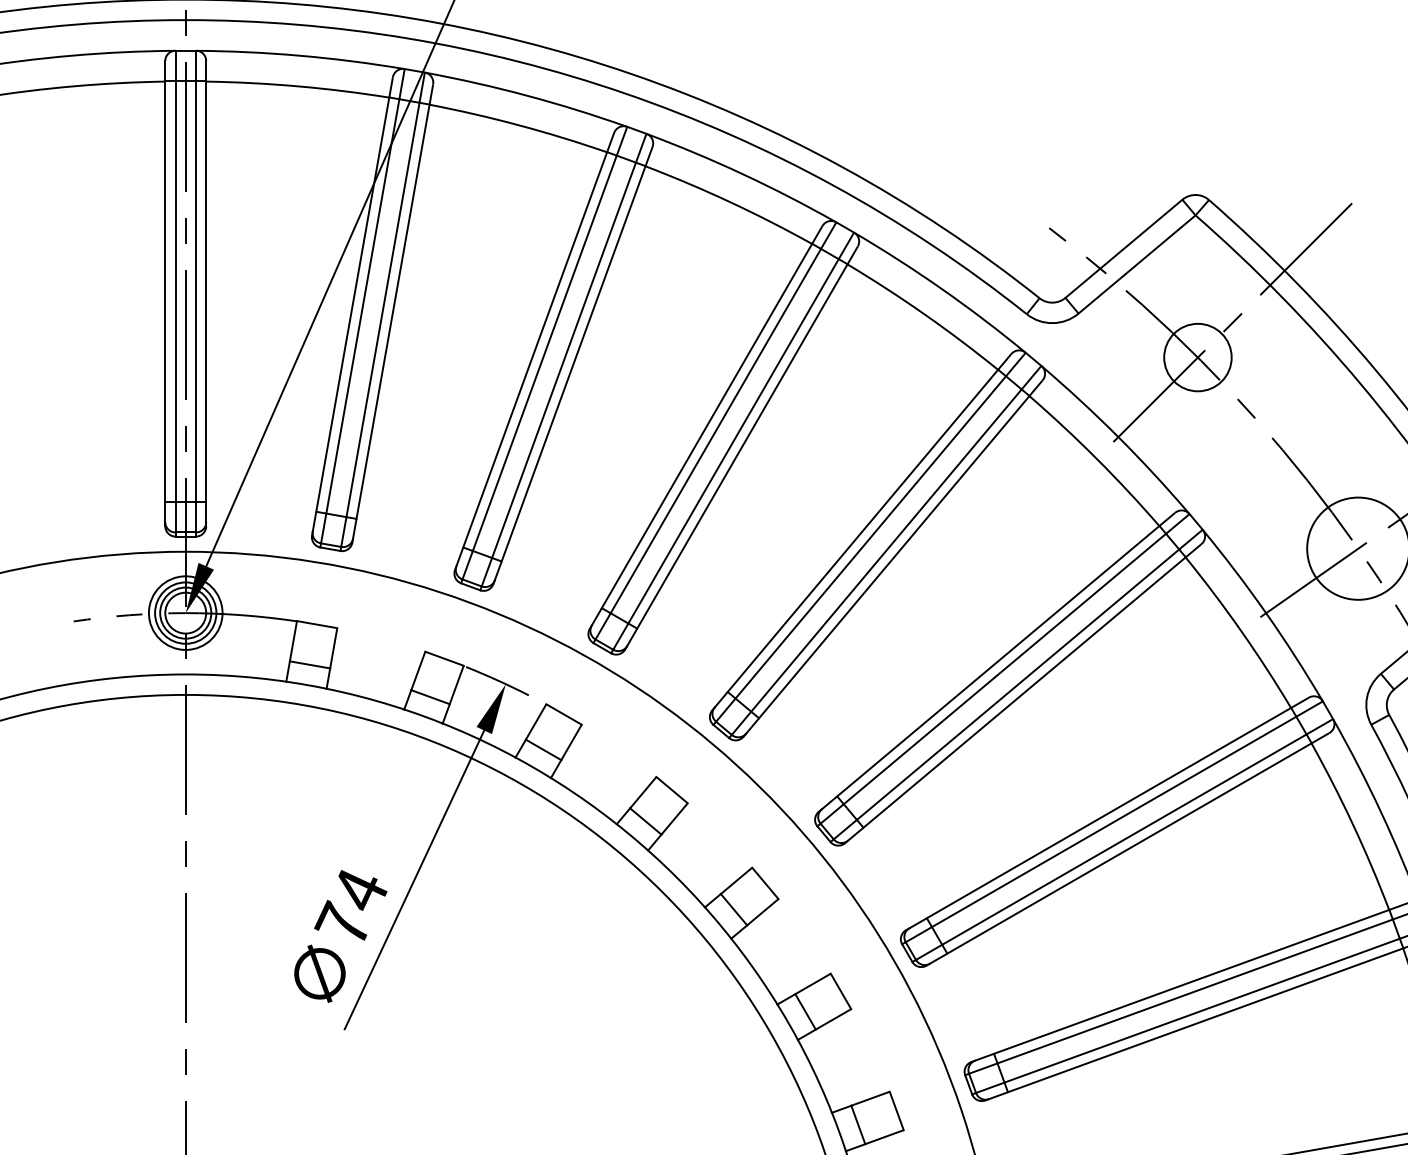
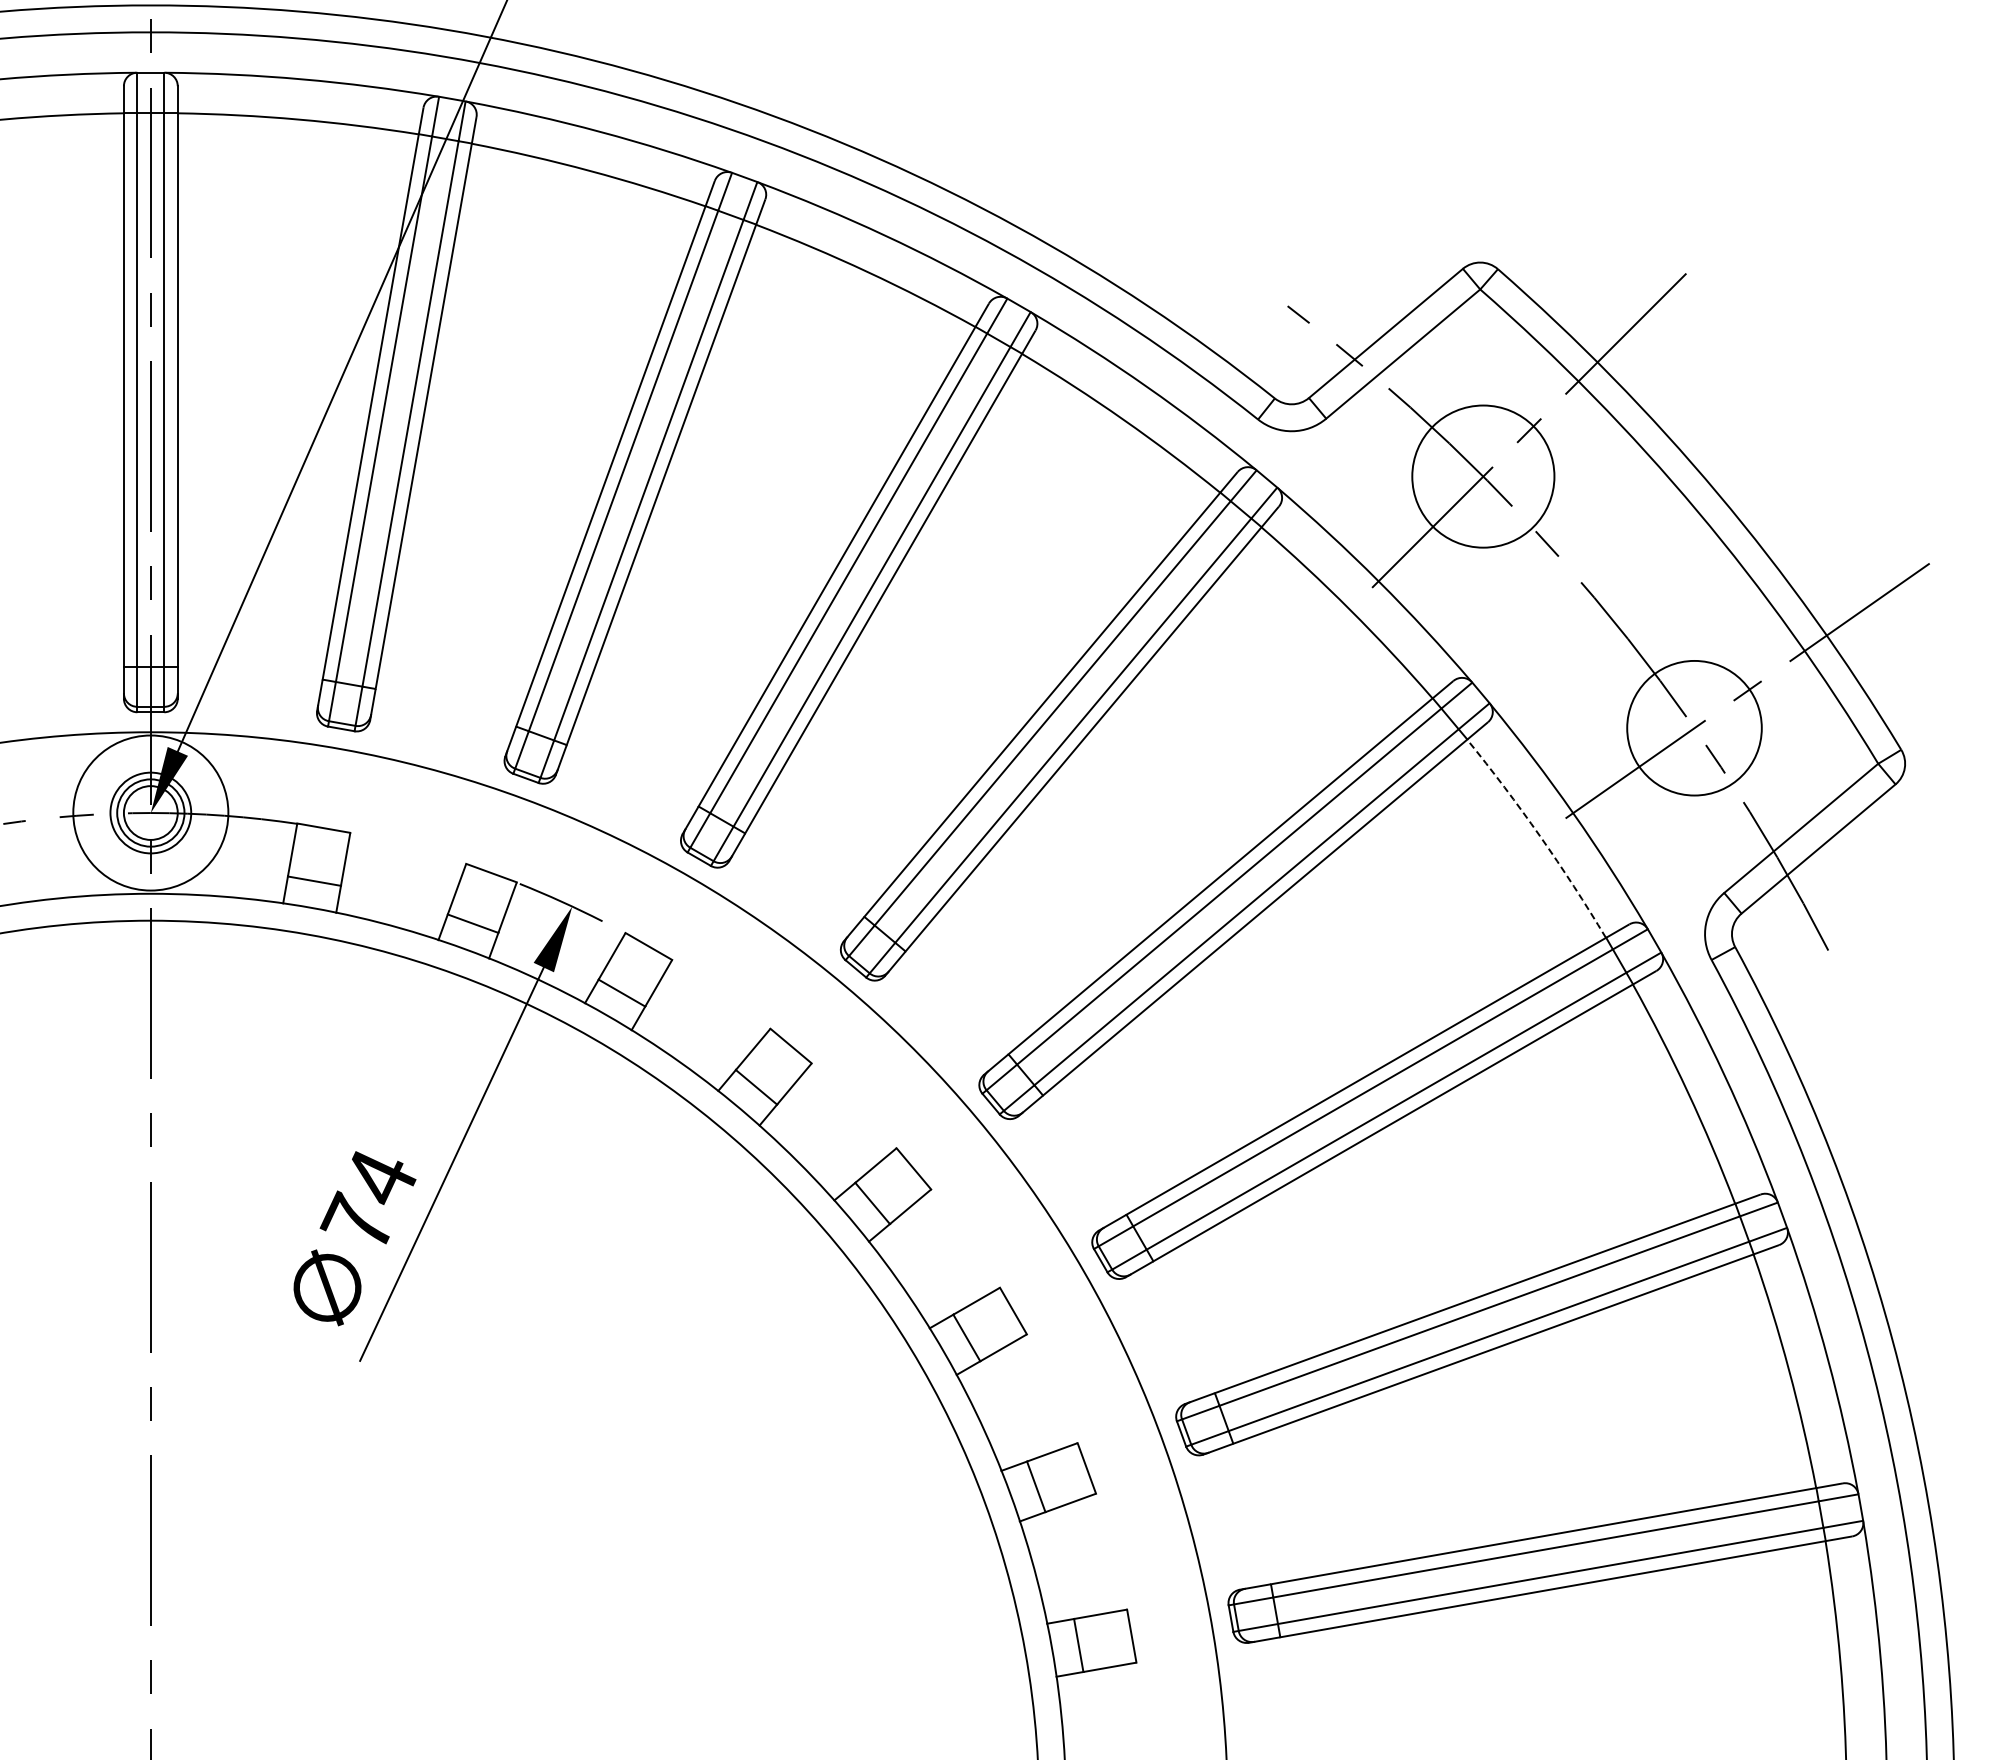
circle: (1197, 357) -> (1482, 476), size x1.6
circle: (185, 612) -> (150, 812), size x1.6
arc: (1241, 630) -> (1540, 836), solid -> dashed

